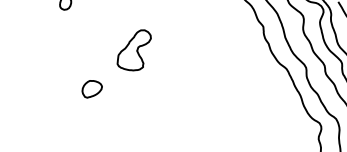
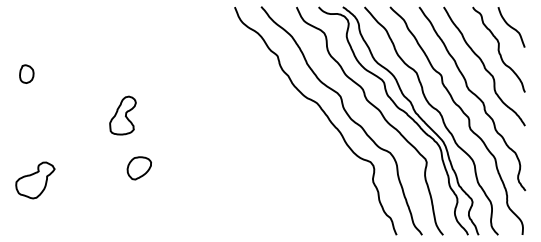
part: (133, 49) -> (122, 115), size x0.71
part: (56, 86) -> (35, 180), added
part: (91, 89) -> (138, 168), moved

